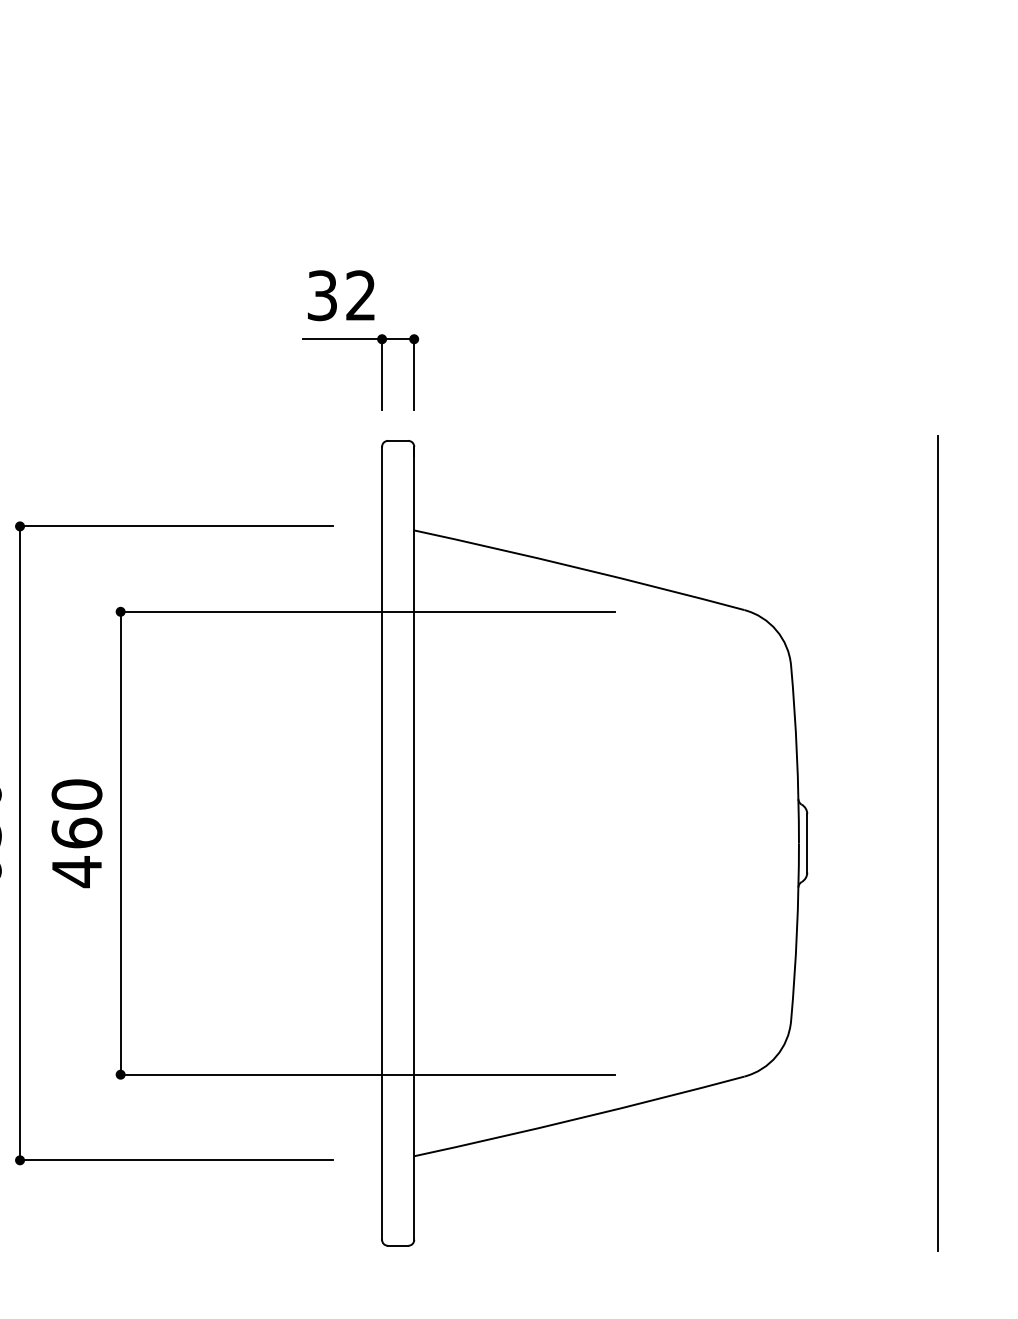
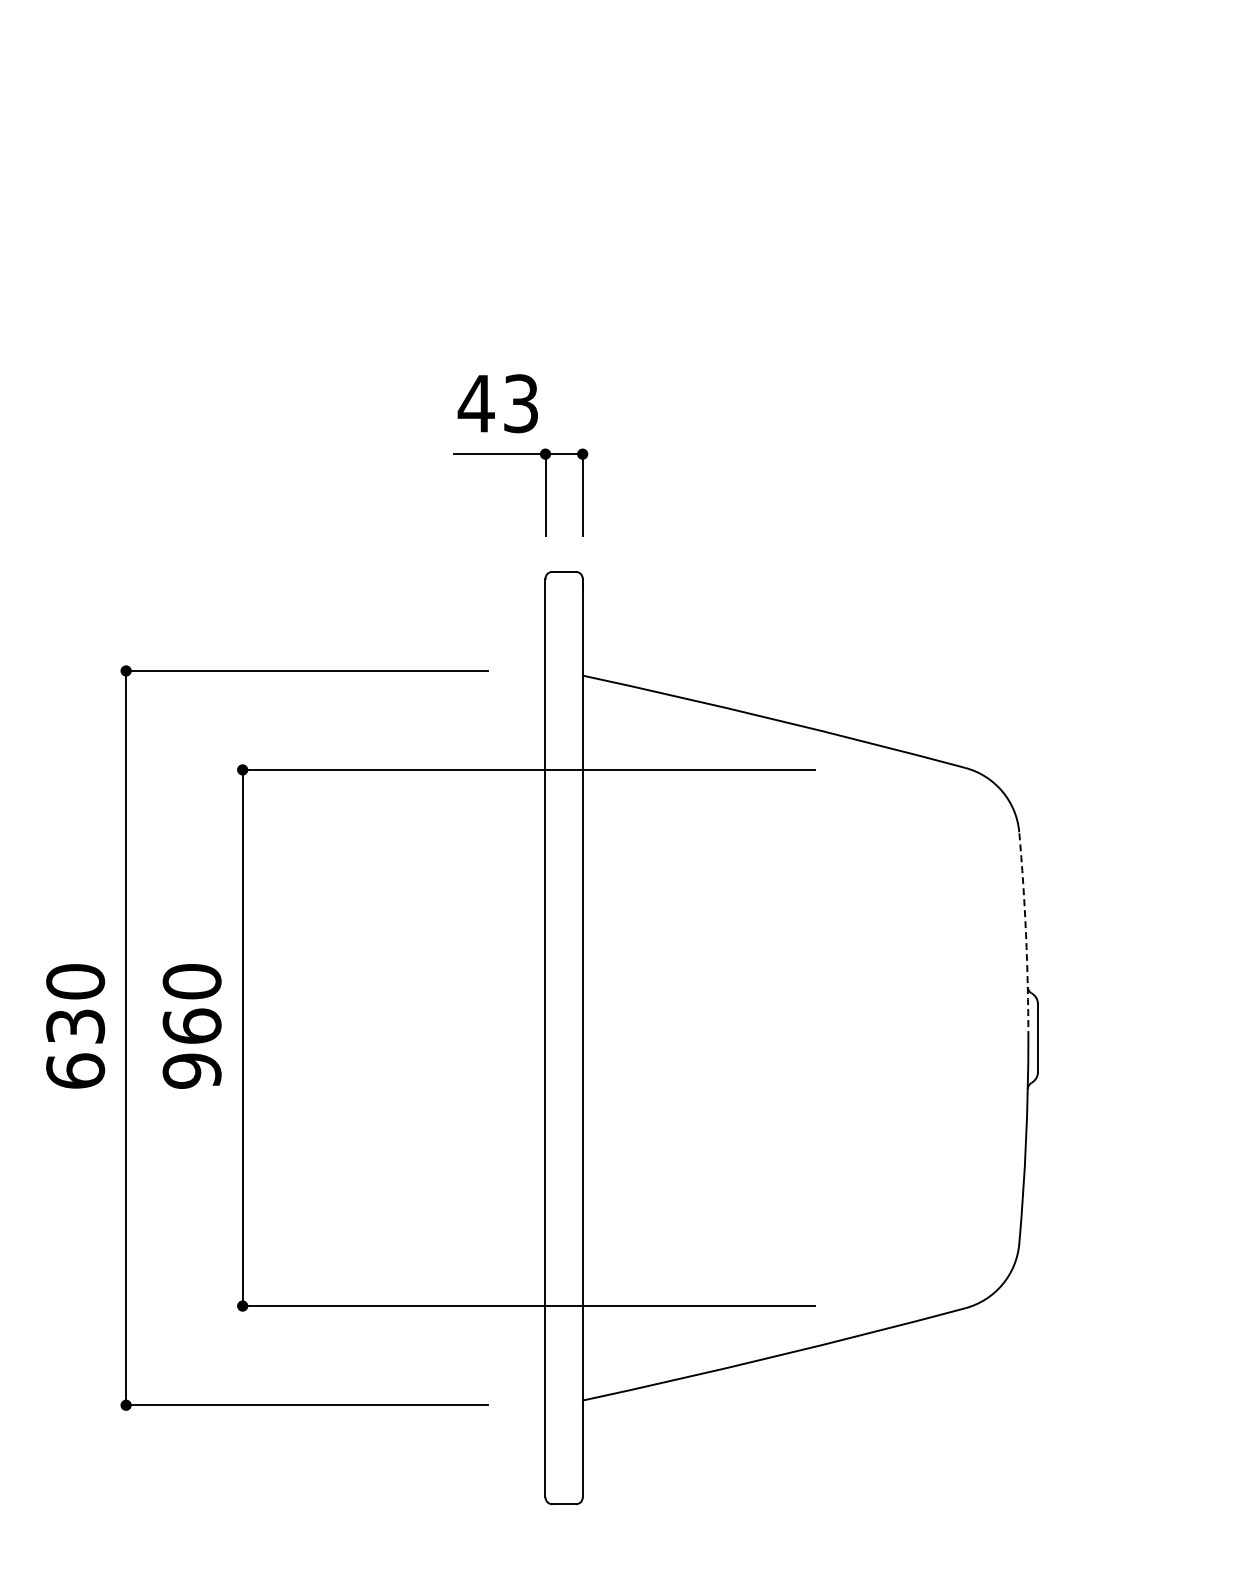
text: (340, 295) -> (497, 403), 32 -> 43
arc: (797, 753) -> (1026, 934), solid -> dashed
line: (938, 843) -> (1190, 1038), removed
text: (76, 871) -> (191, 1070), 460 -> 960

